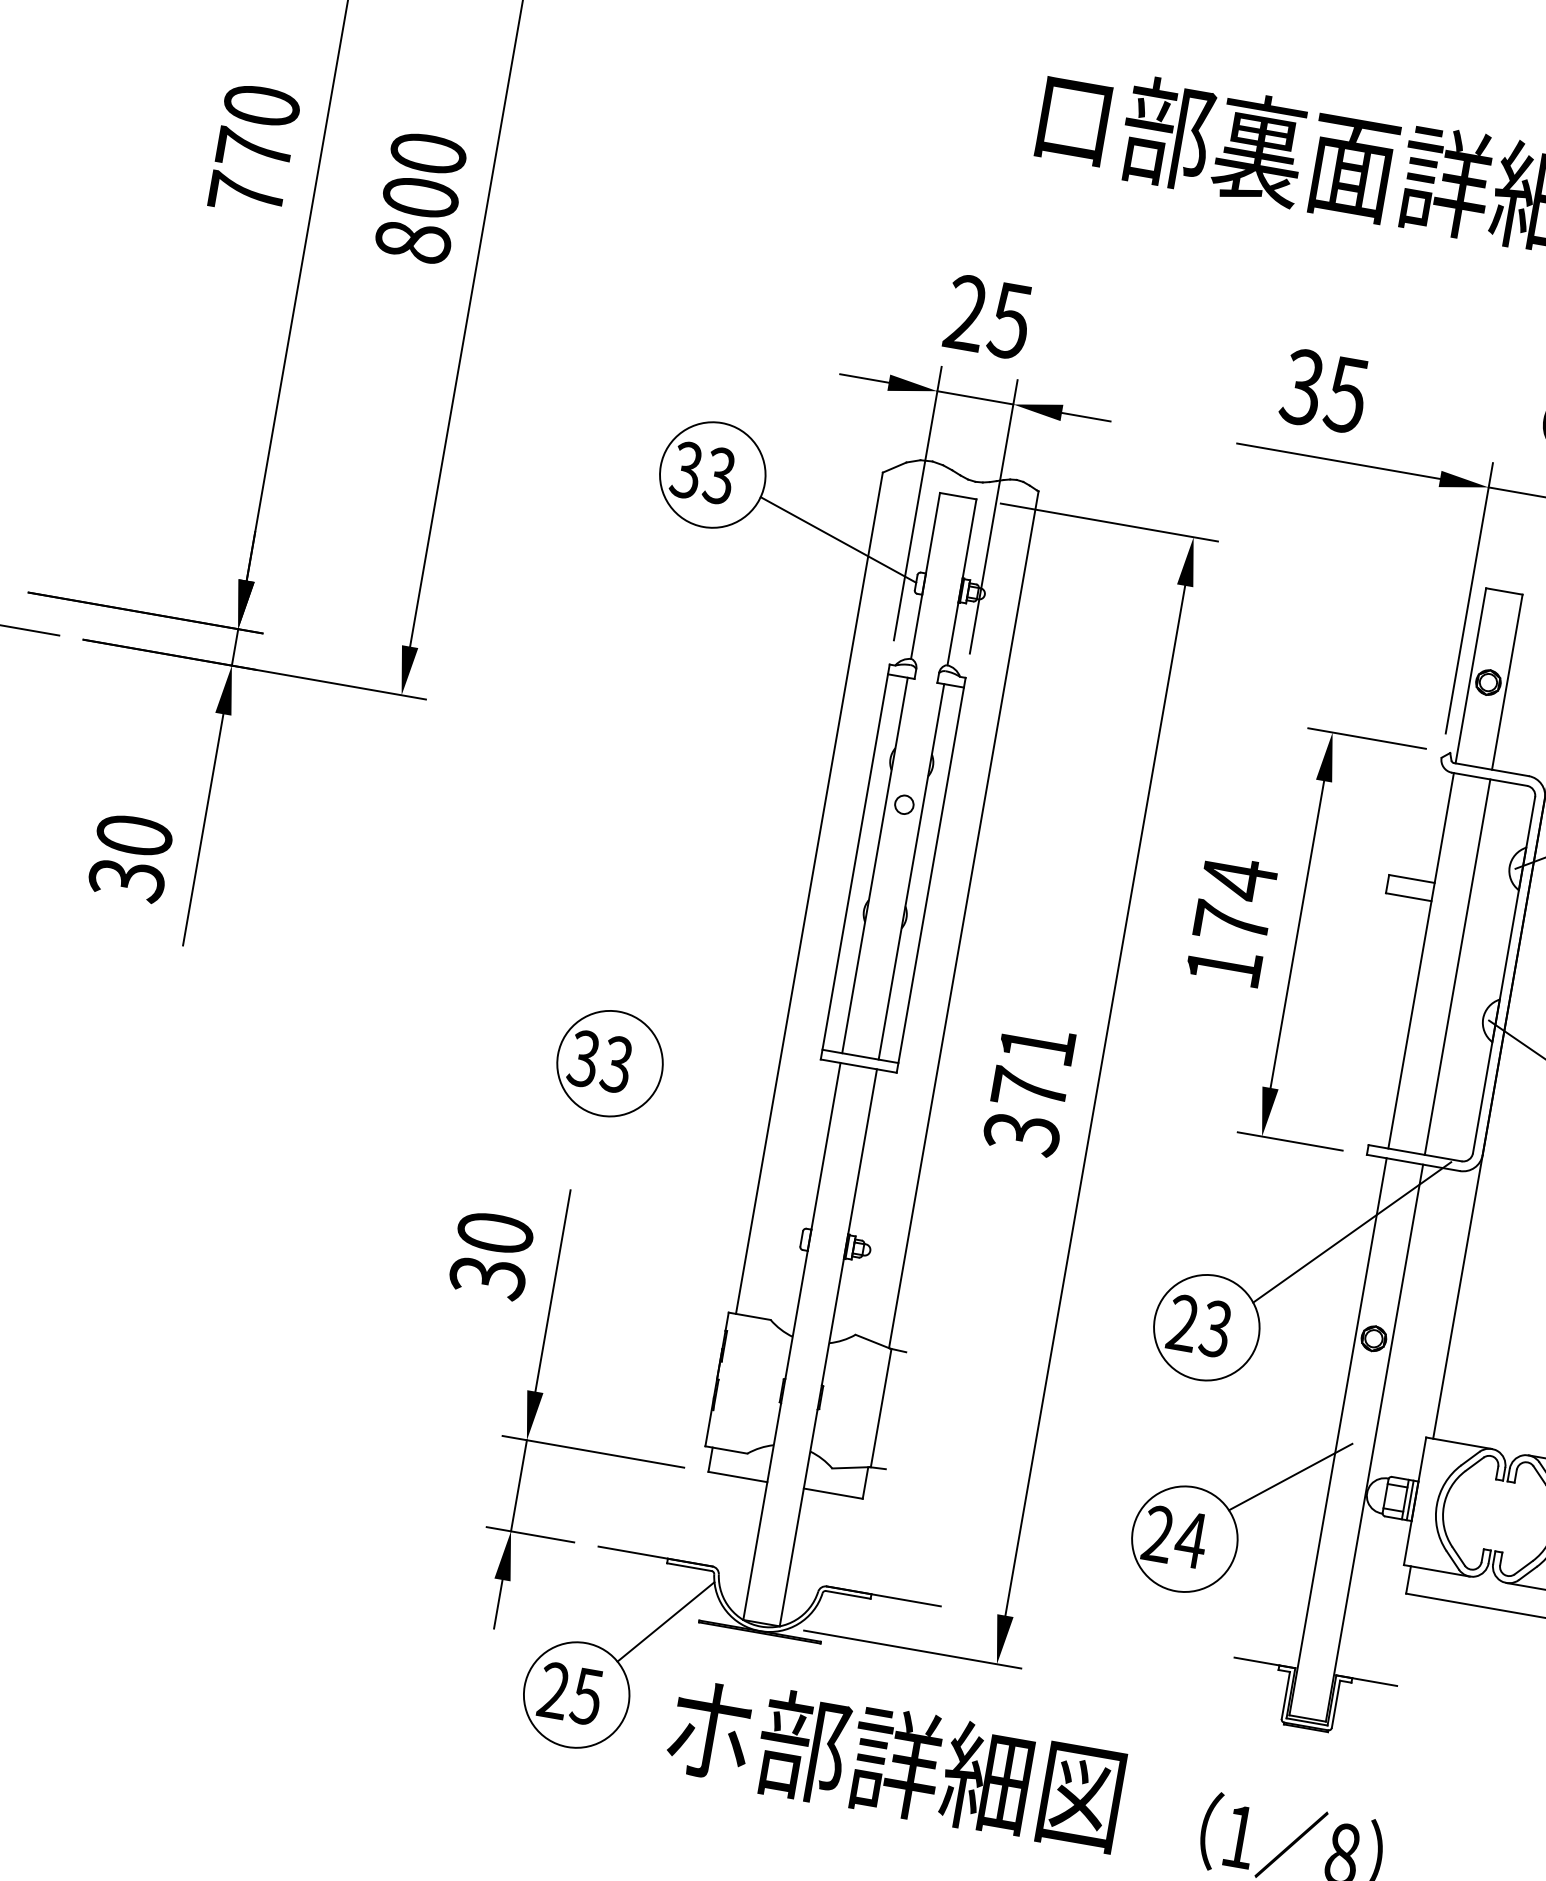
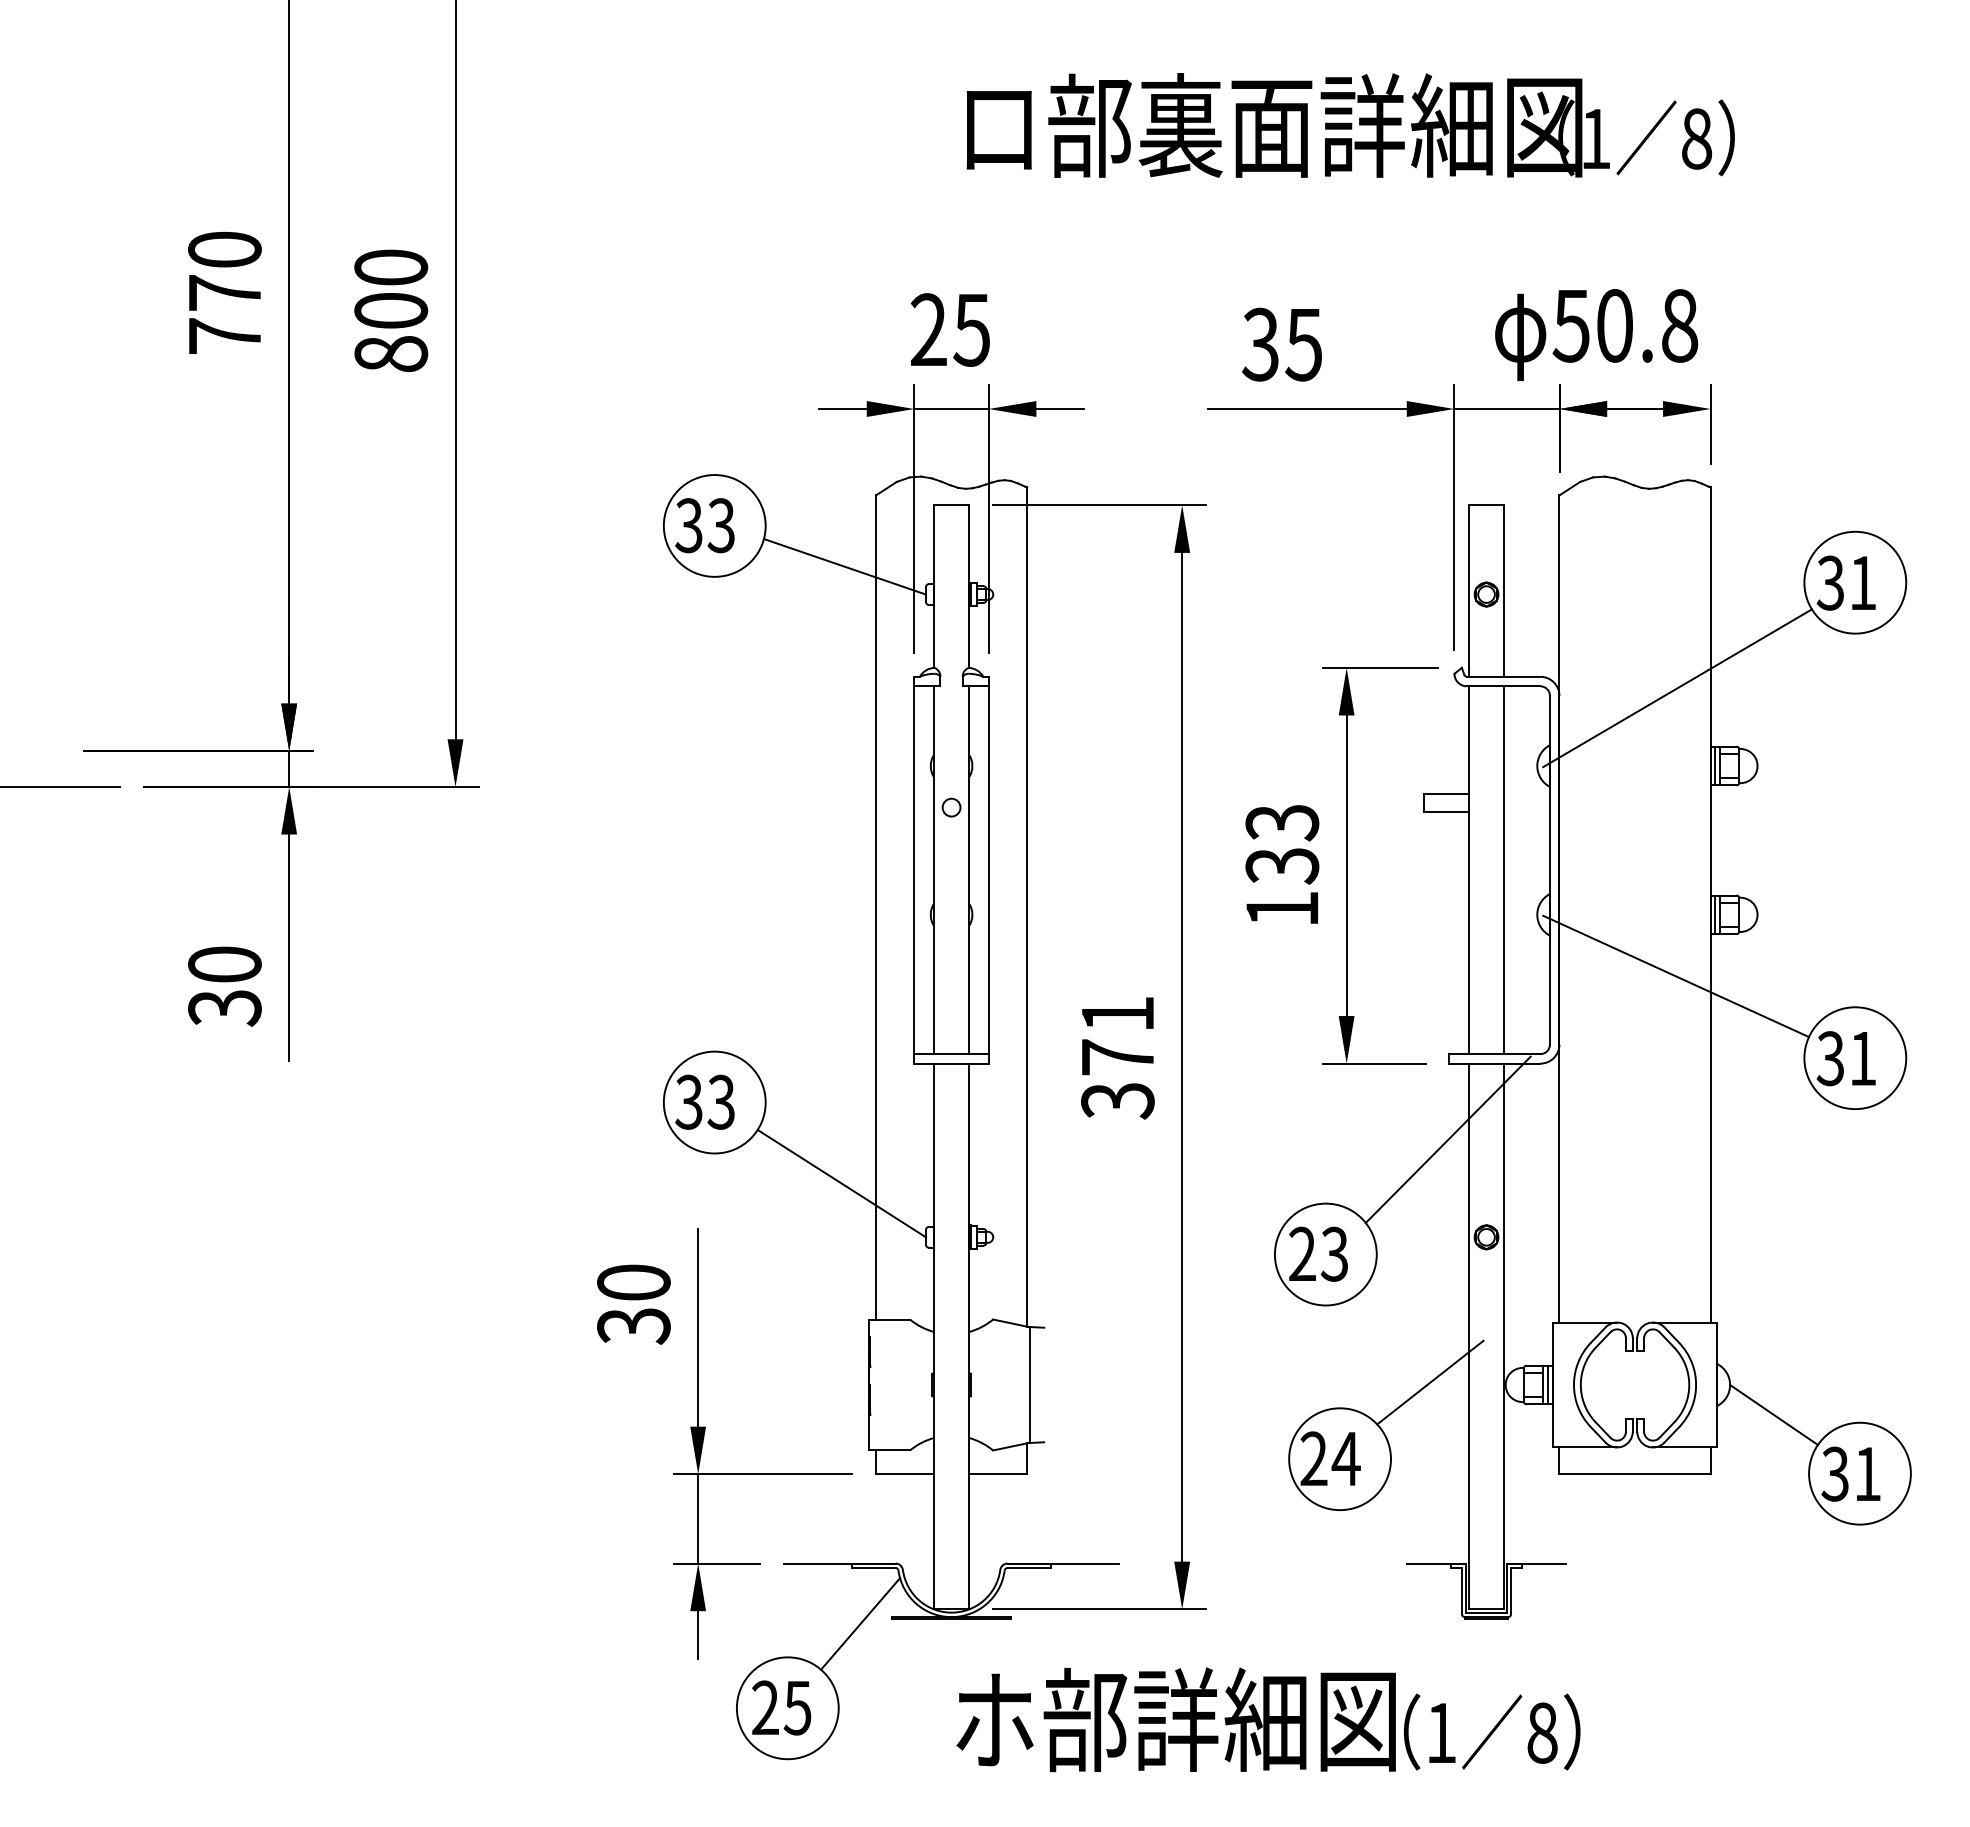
text: (1235, 900) -> (1282, 843), 174 -> 133
line: (725, 1168) -> (841, 1183), added
text: (894, 1762) -> (1175, 1719), moved

